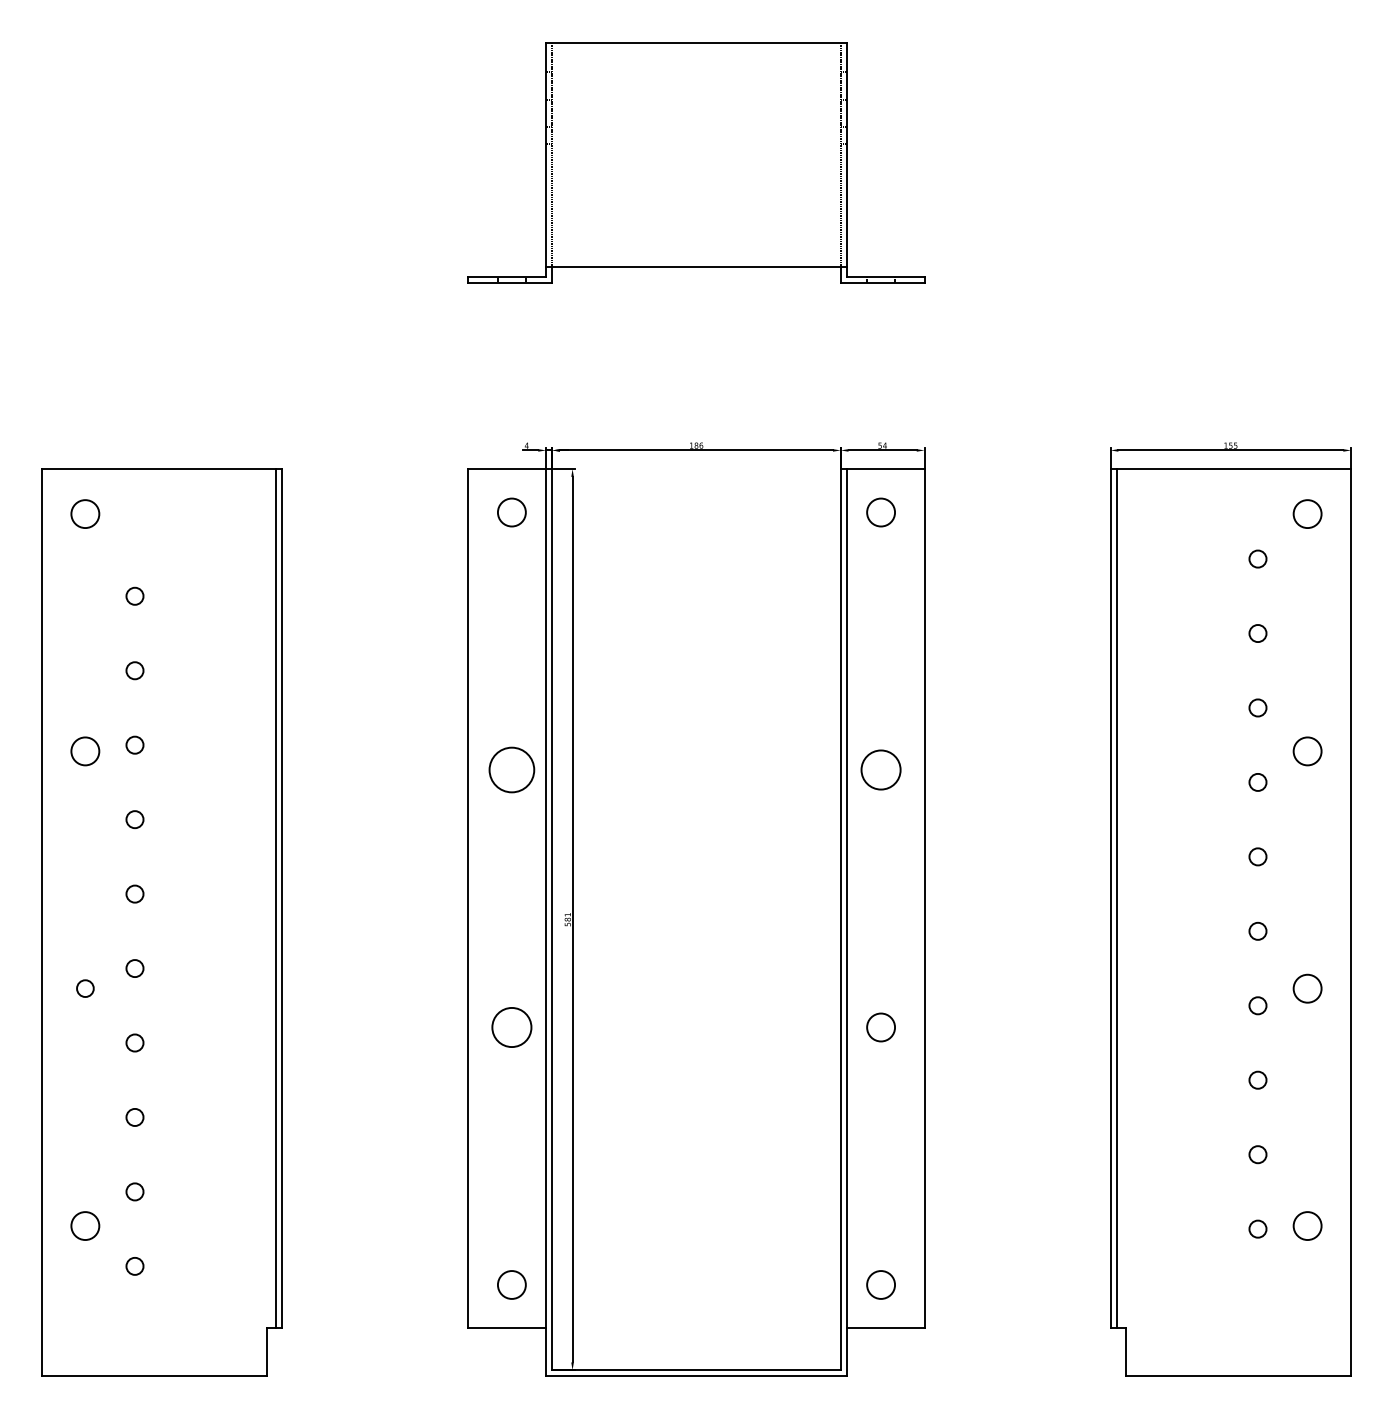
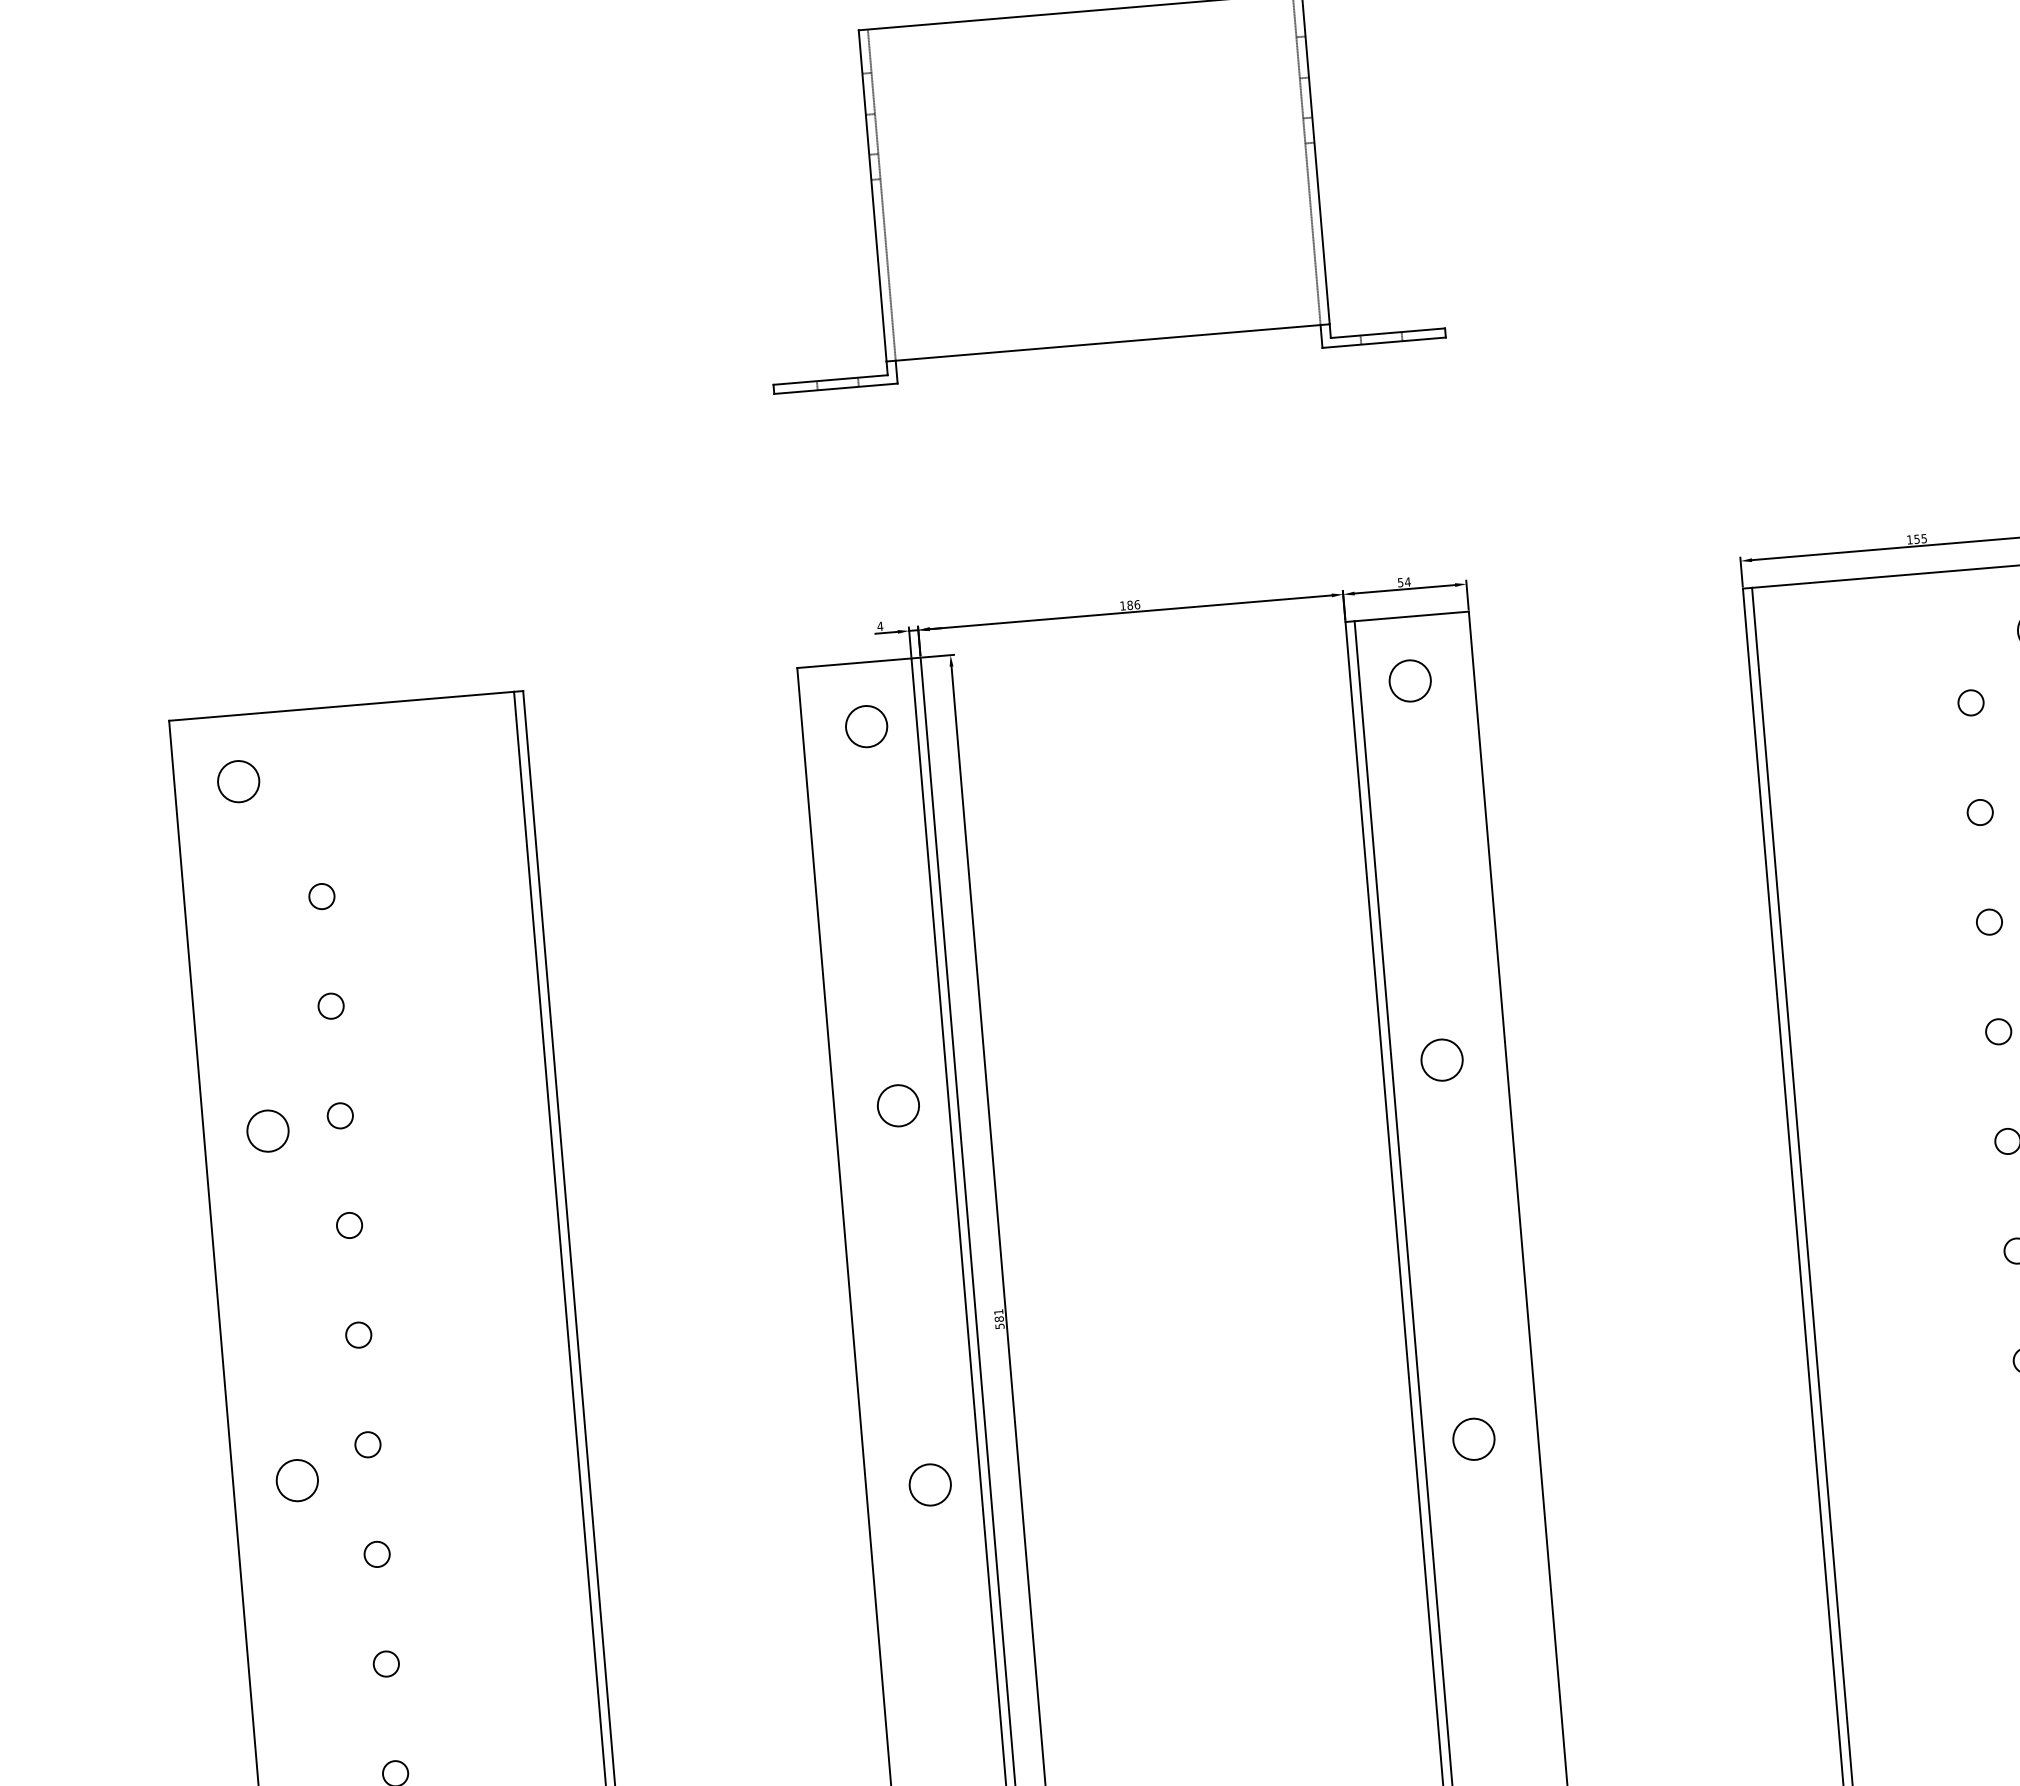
circle: (511, 769) -> (897, 1105), size x0.62
circle: (881, 769) -> (1442, 1059), size x0.71
circle: (85, 988) -> (297, 1480), size x1.67
circle: (511, 1027) -> (929, 1485), size x0.71

